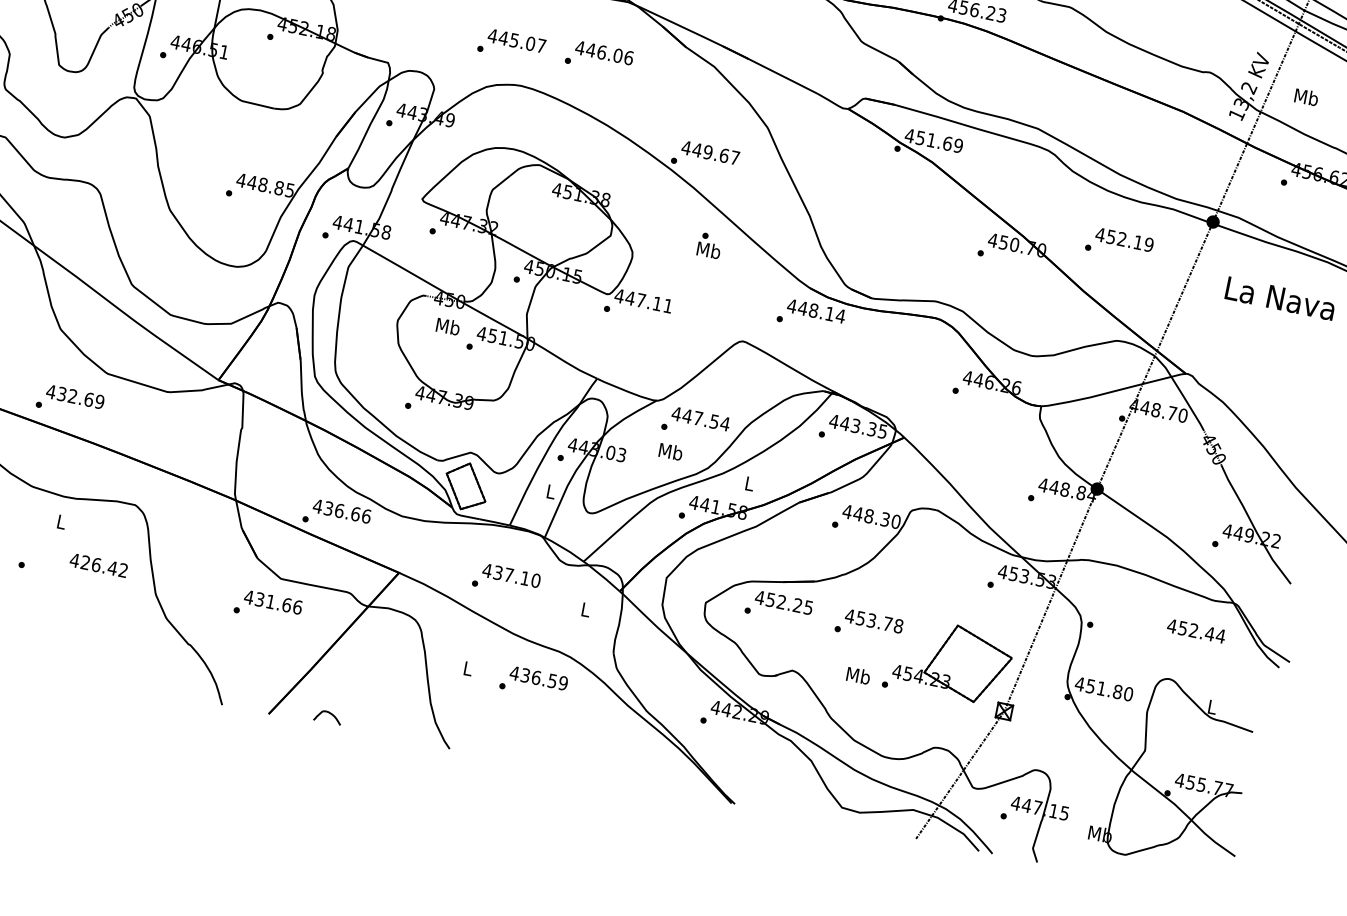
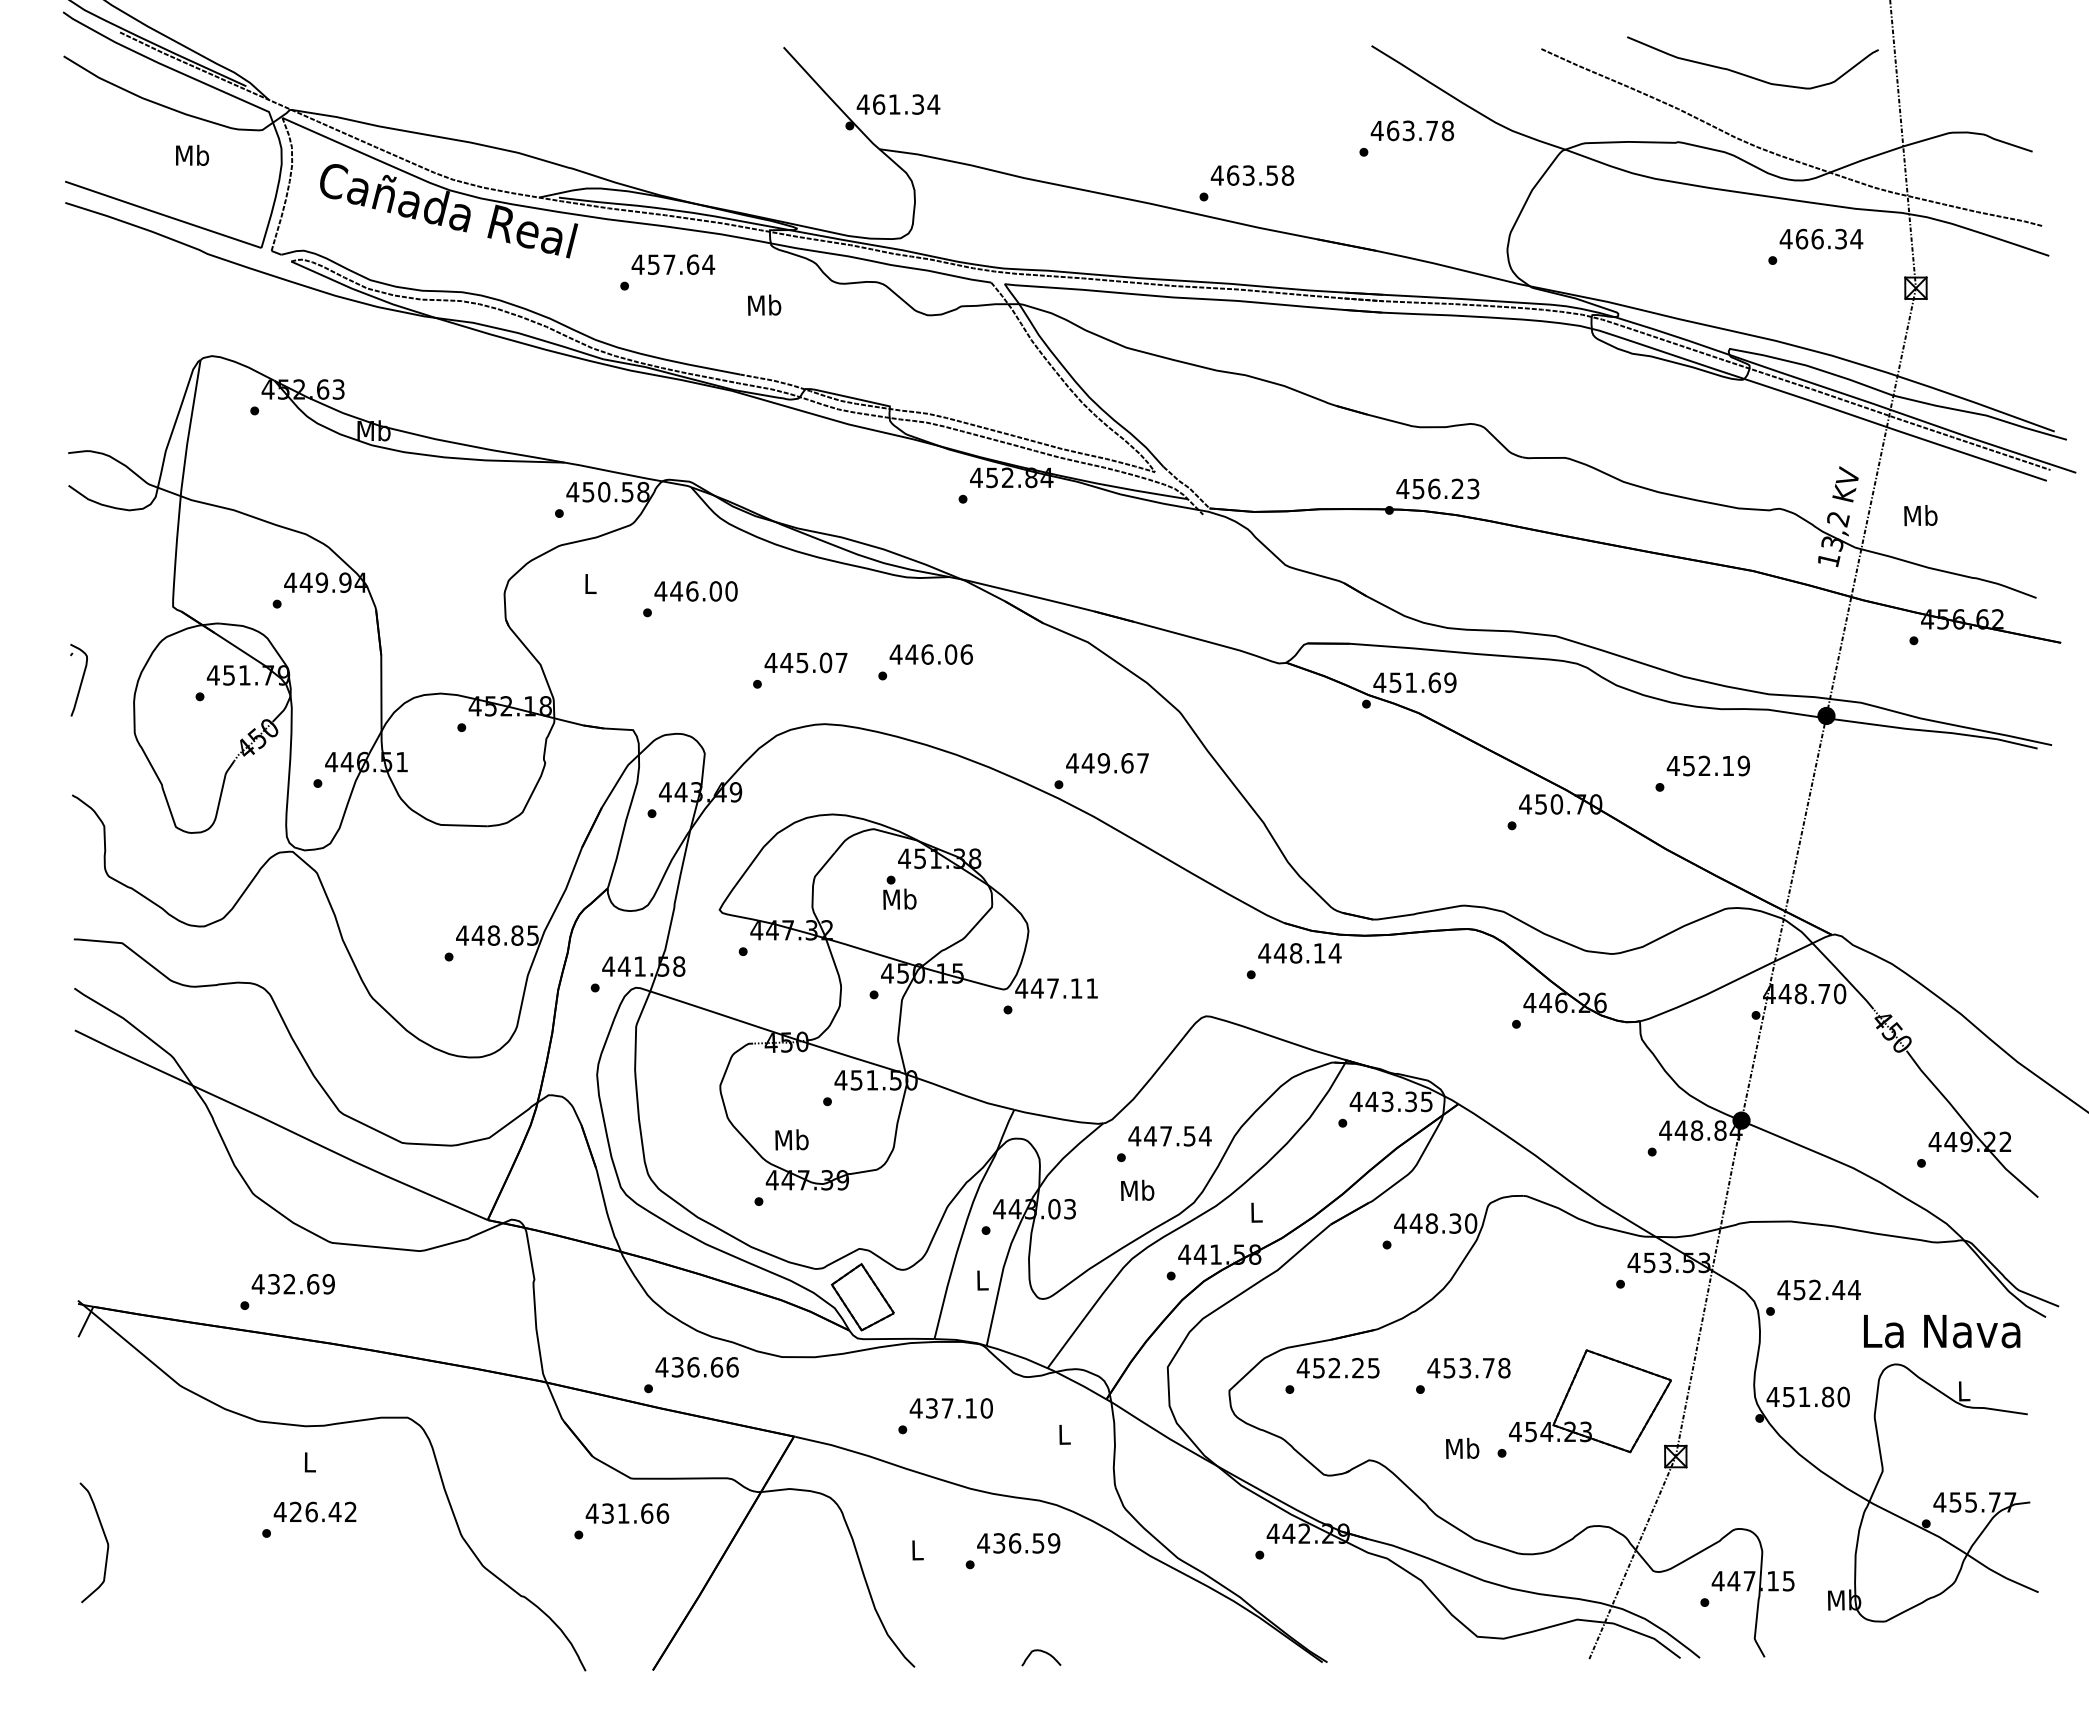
text: (709, 245) -> (899, 892), moved
text: (1280, 298) -> (1942, 1331), moved
text: (447, 326) -> (791, 1139), moved
text: (98, 564) -> (314, 1511), moved
text: (1196, 630) -> (1818, 1289), moved
curve: (329, 713) -> (1042, 1652), moved

